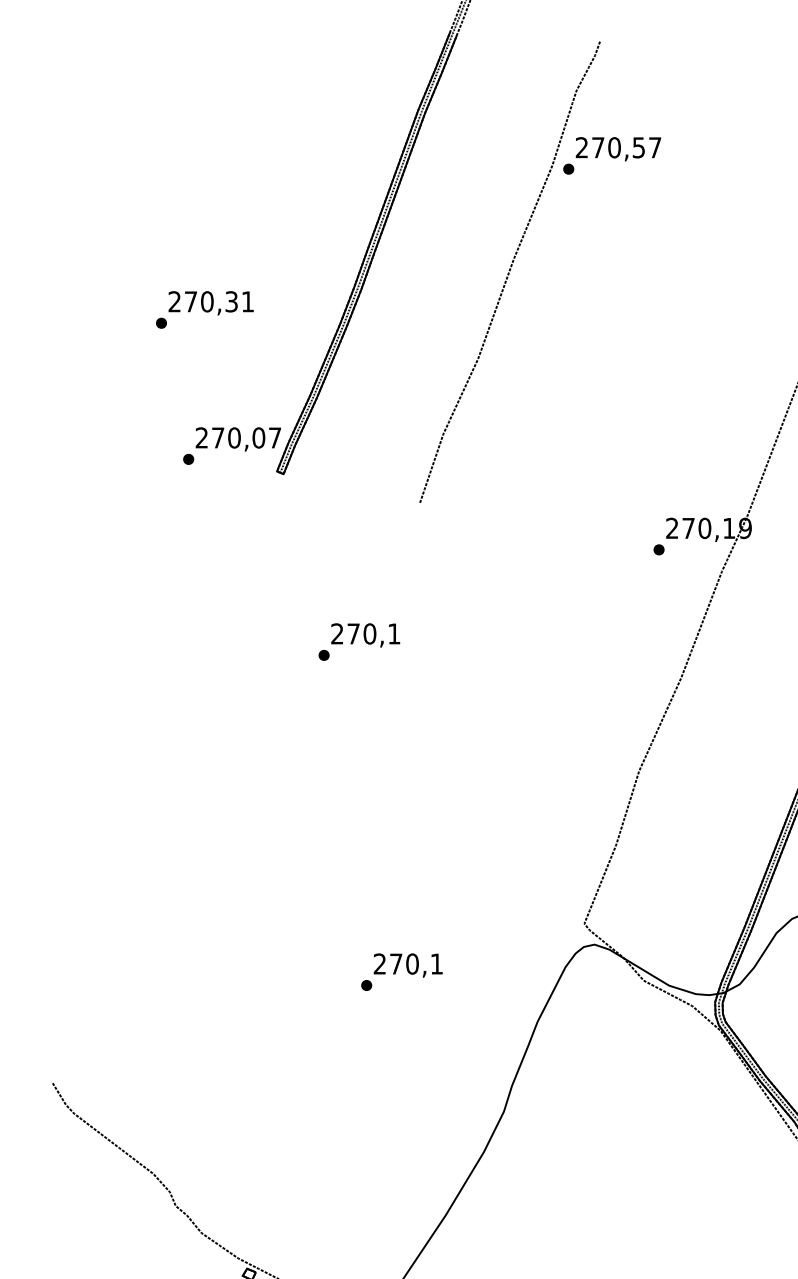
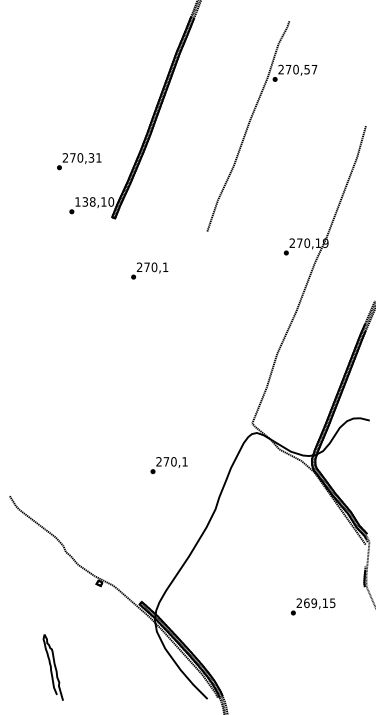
part: (516, 259) -> (251, 120), moved
text: (205, 309) -> (79, 161), moved
text: (238, 436) -> (94, 201), 270,07 -> 138,10
text: (358, 640) -> (149, 270), moved
text: (400, 972) -> (168, 465), moved

